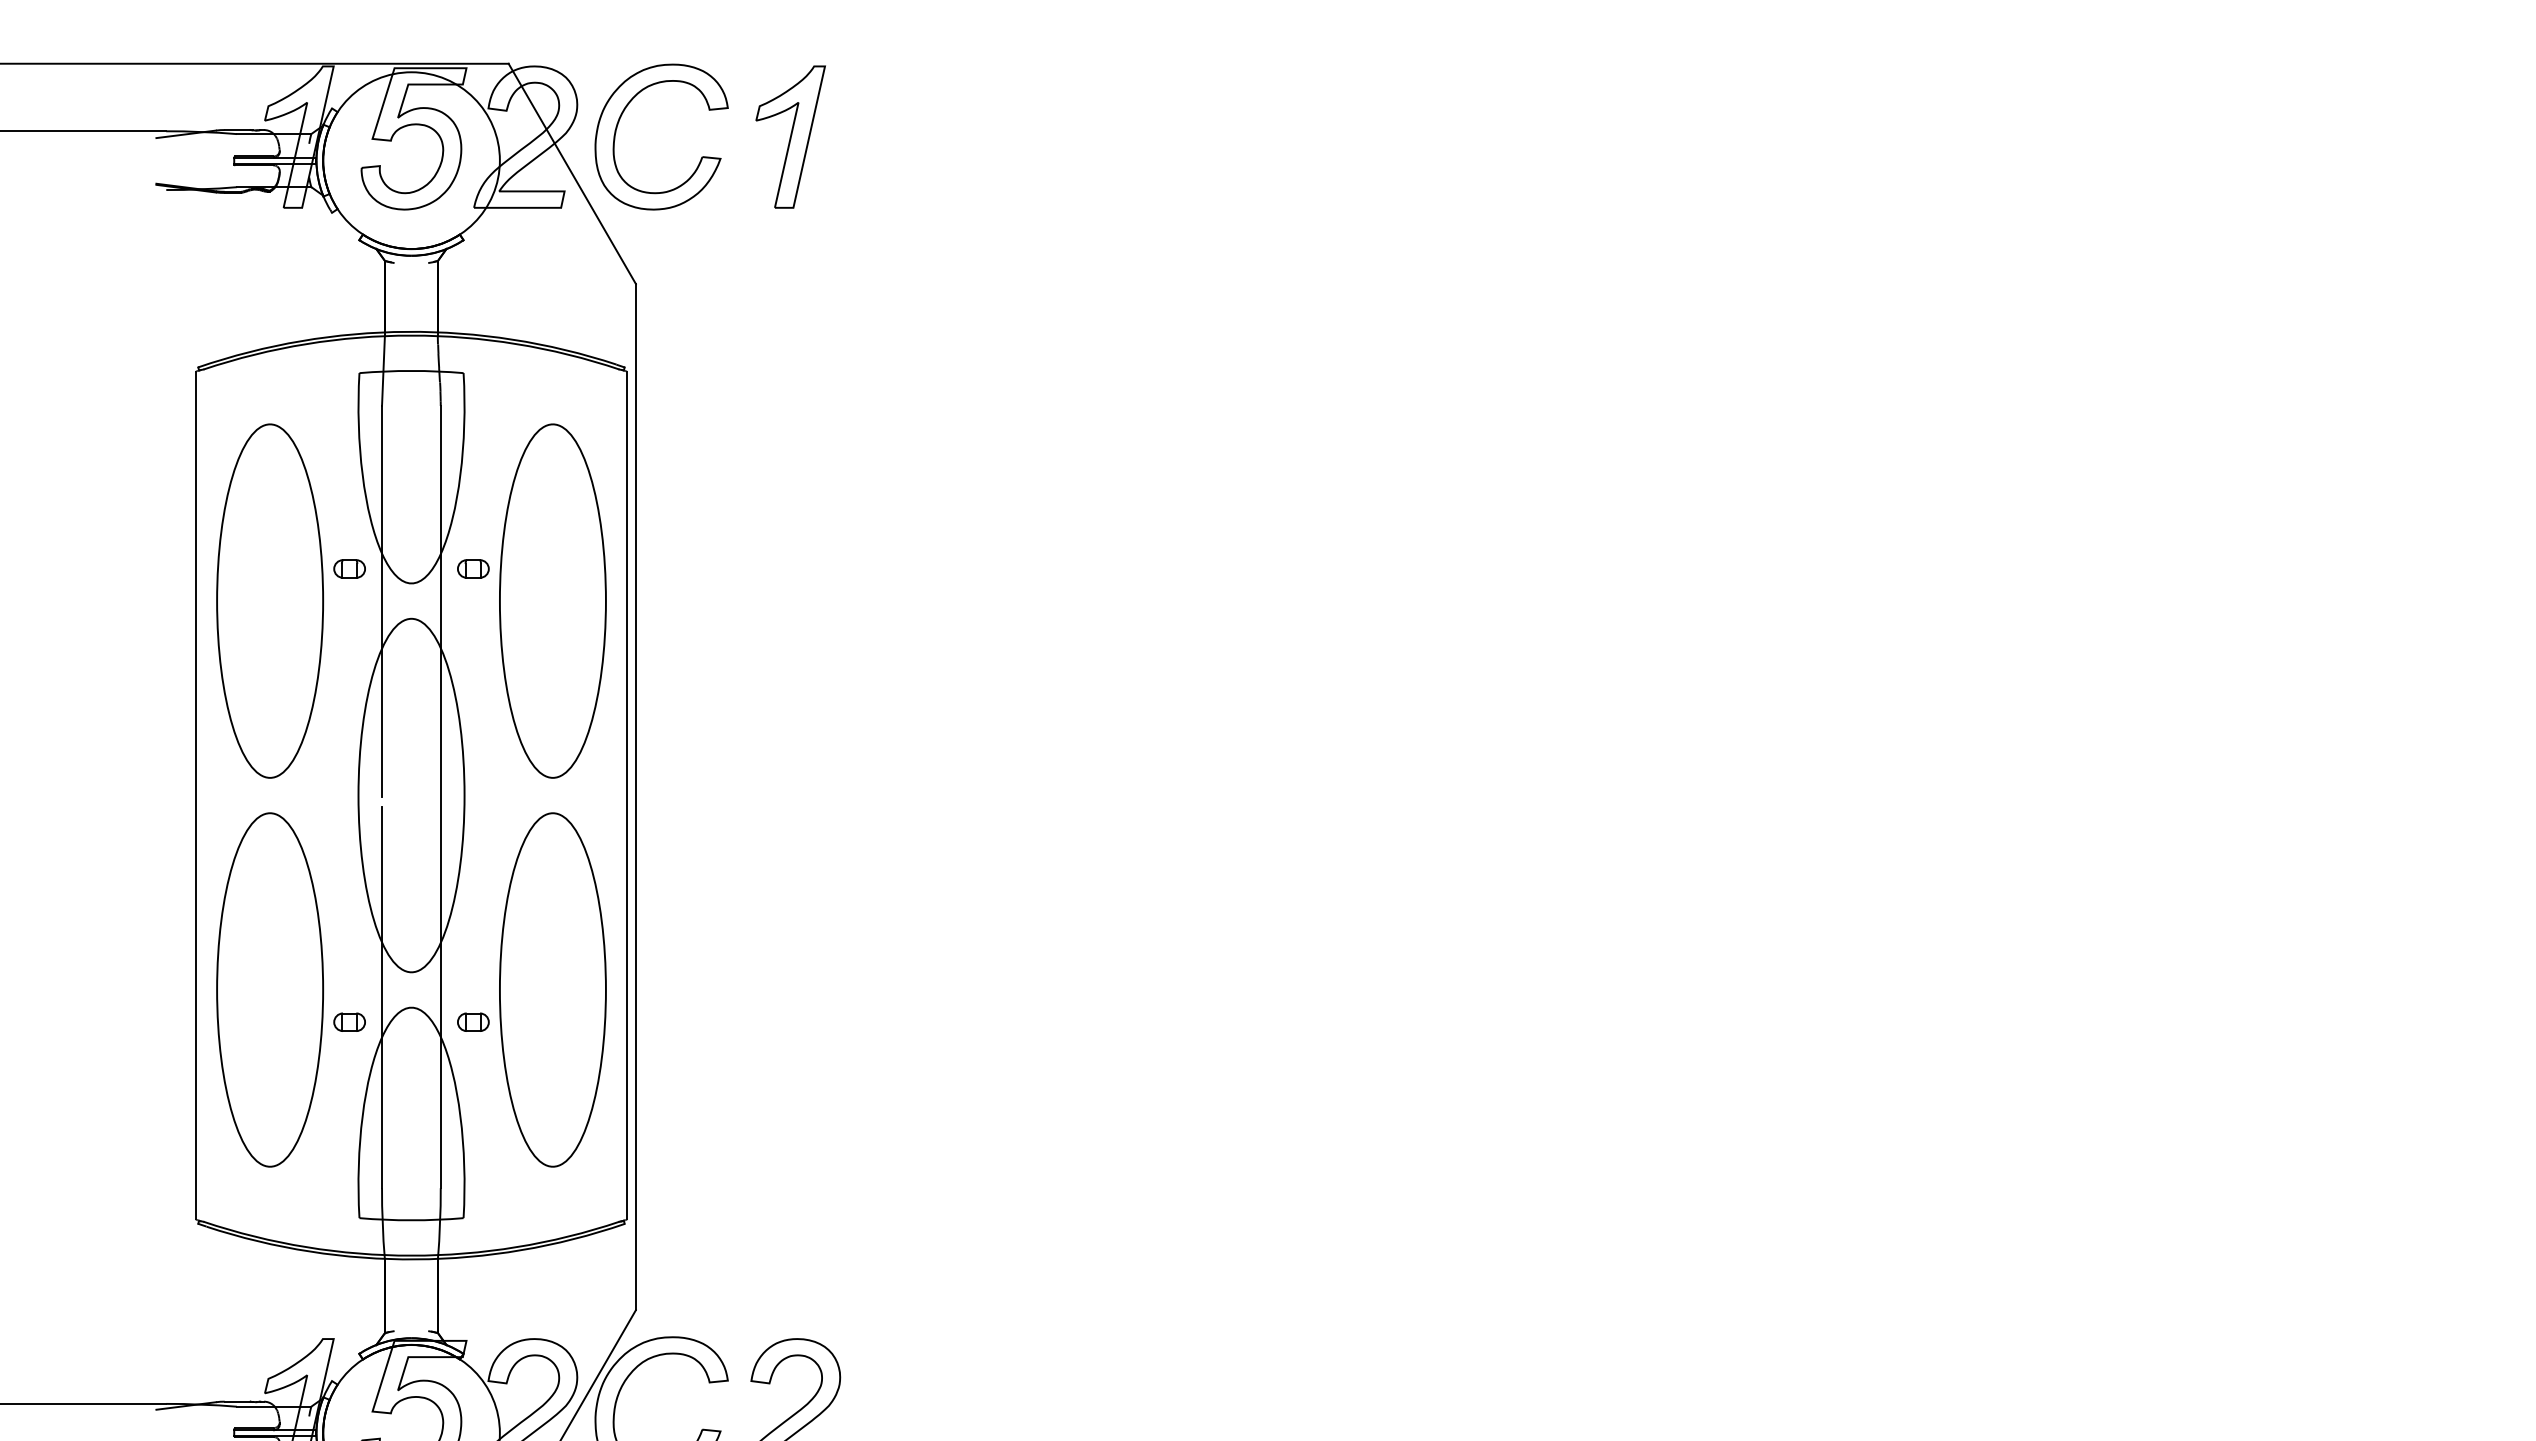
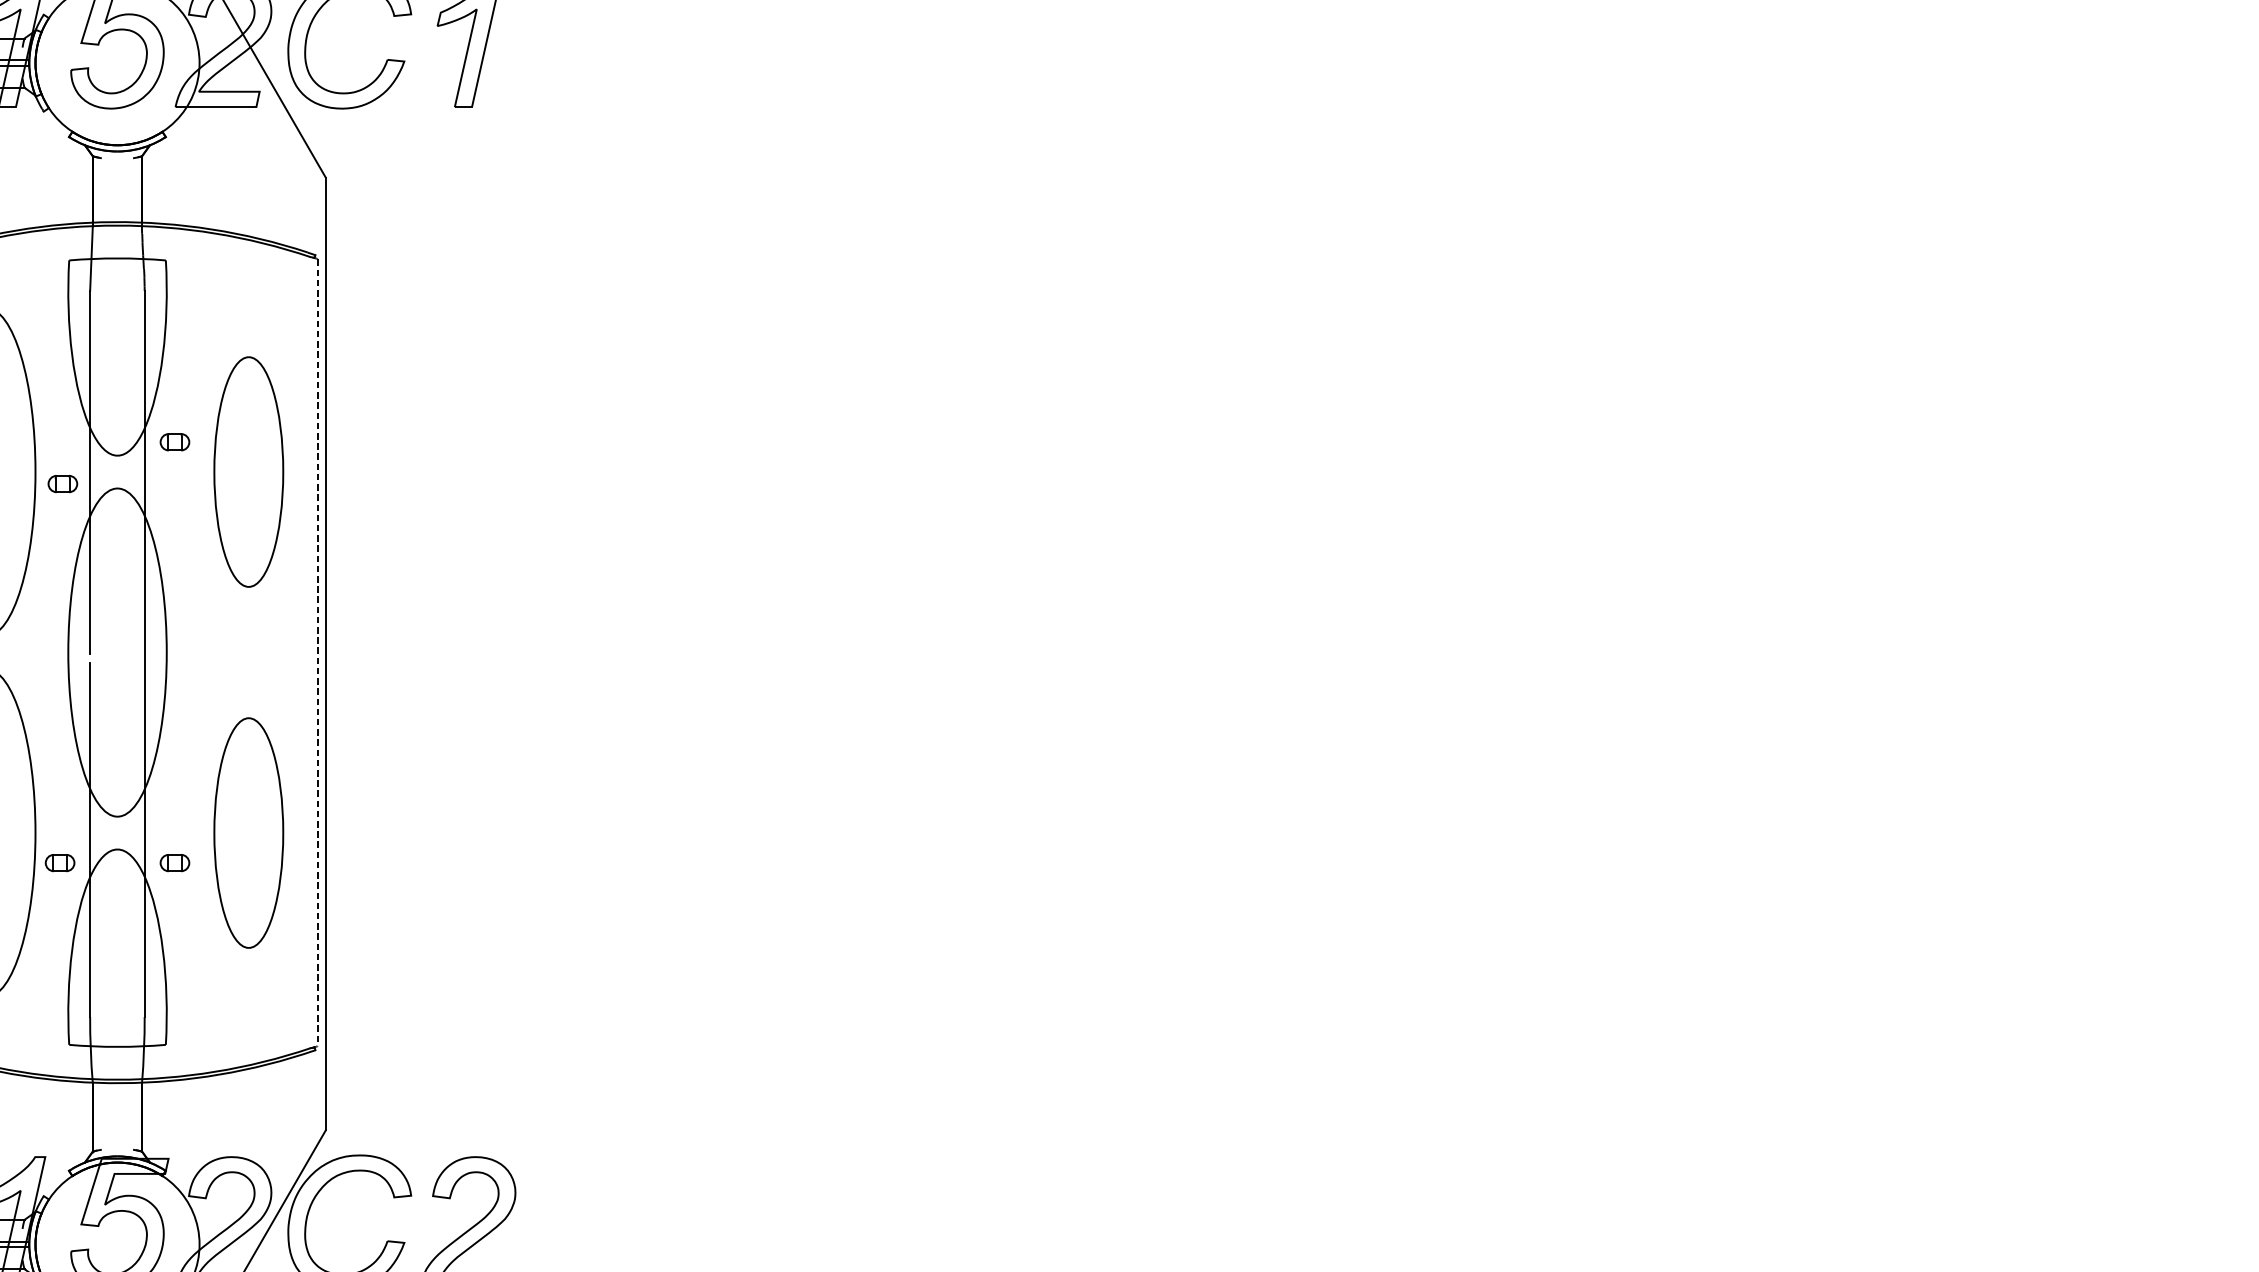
part: (349, 568) -> (62, 483), moved
part: (552, 600) -> (248, 471), size x0.7
line: (626, 795) -> (317, 652), solid -> dashed
part: (552, 989) -> (248, 832), size x0.7

